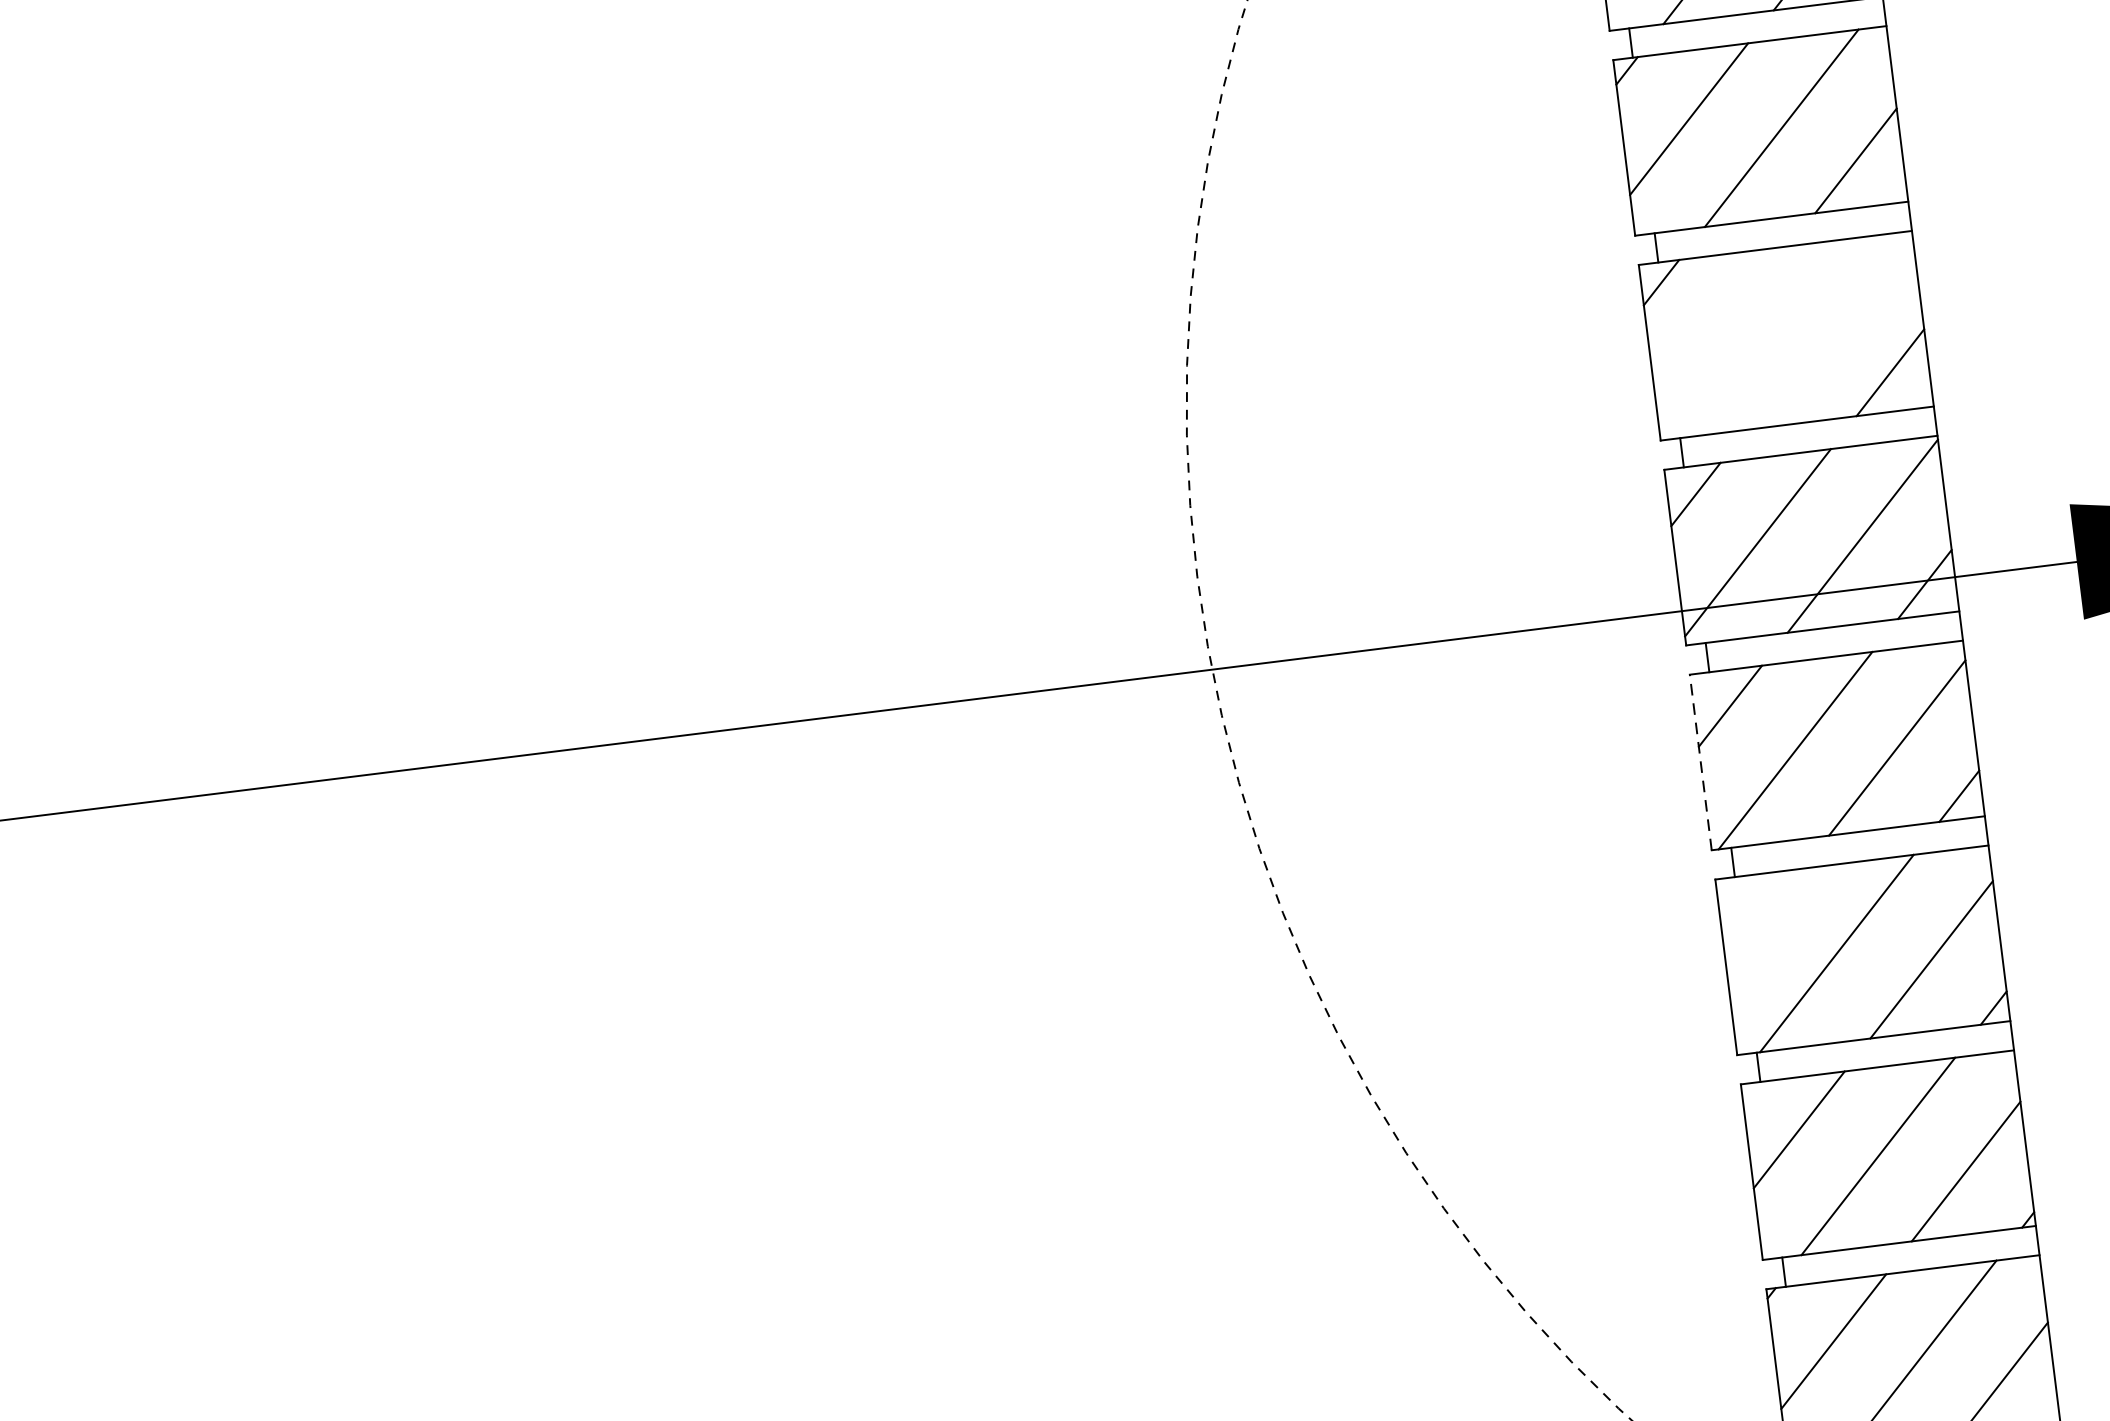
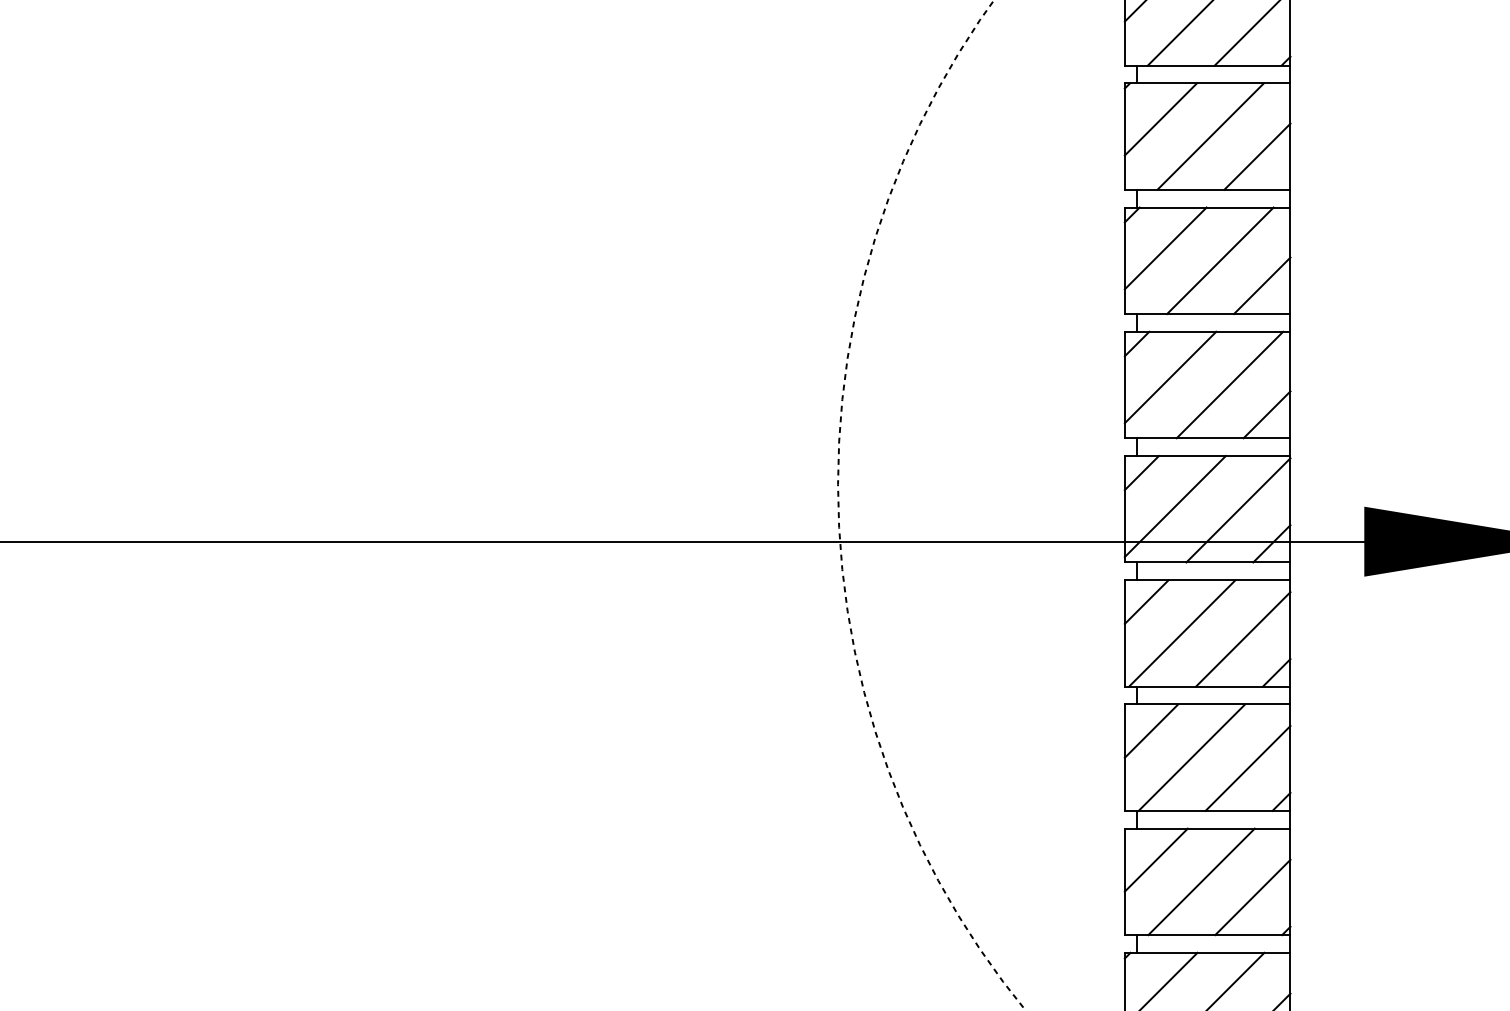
line: (1822, 330) -> (1229, 384), added
line: (1723, 331) -> (1170, 377), added
line: (1700, 760) -> (1124, 632), dashed -> solid
line: (1764, 917) -> (1151, 730), added

